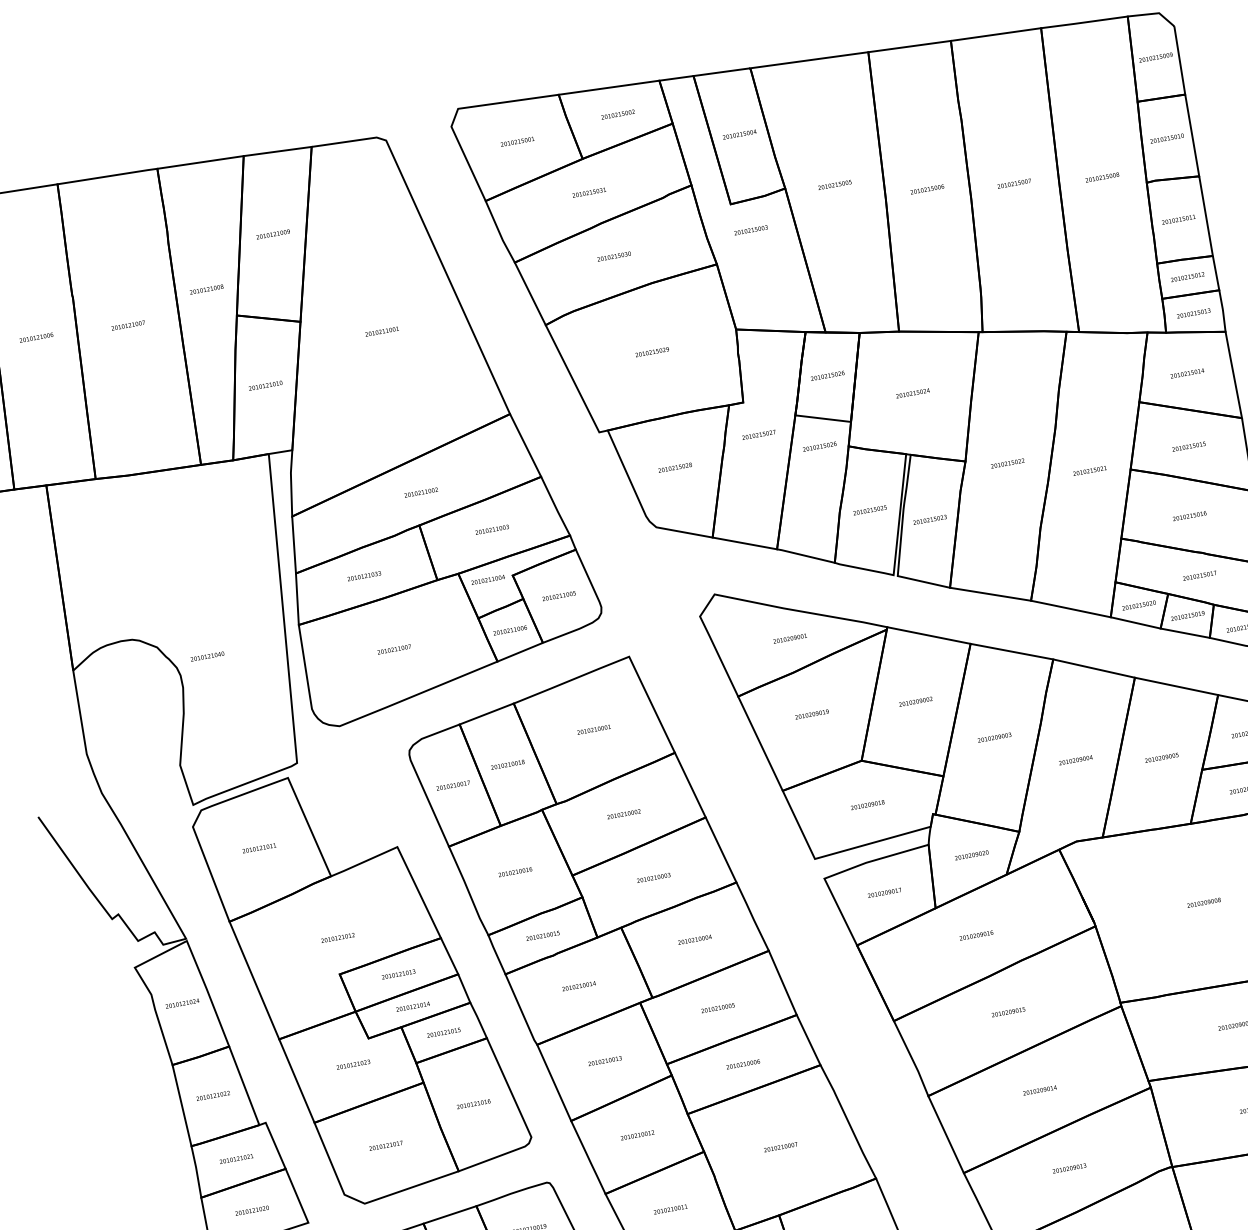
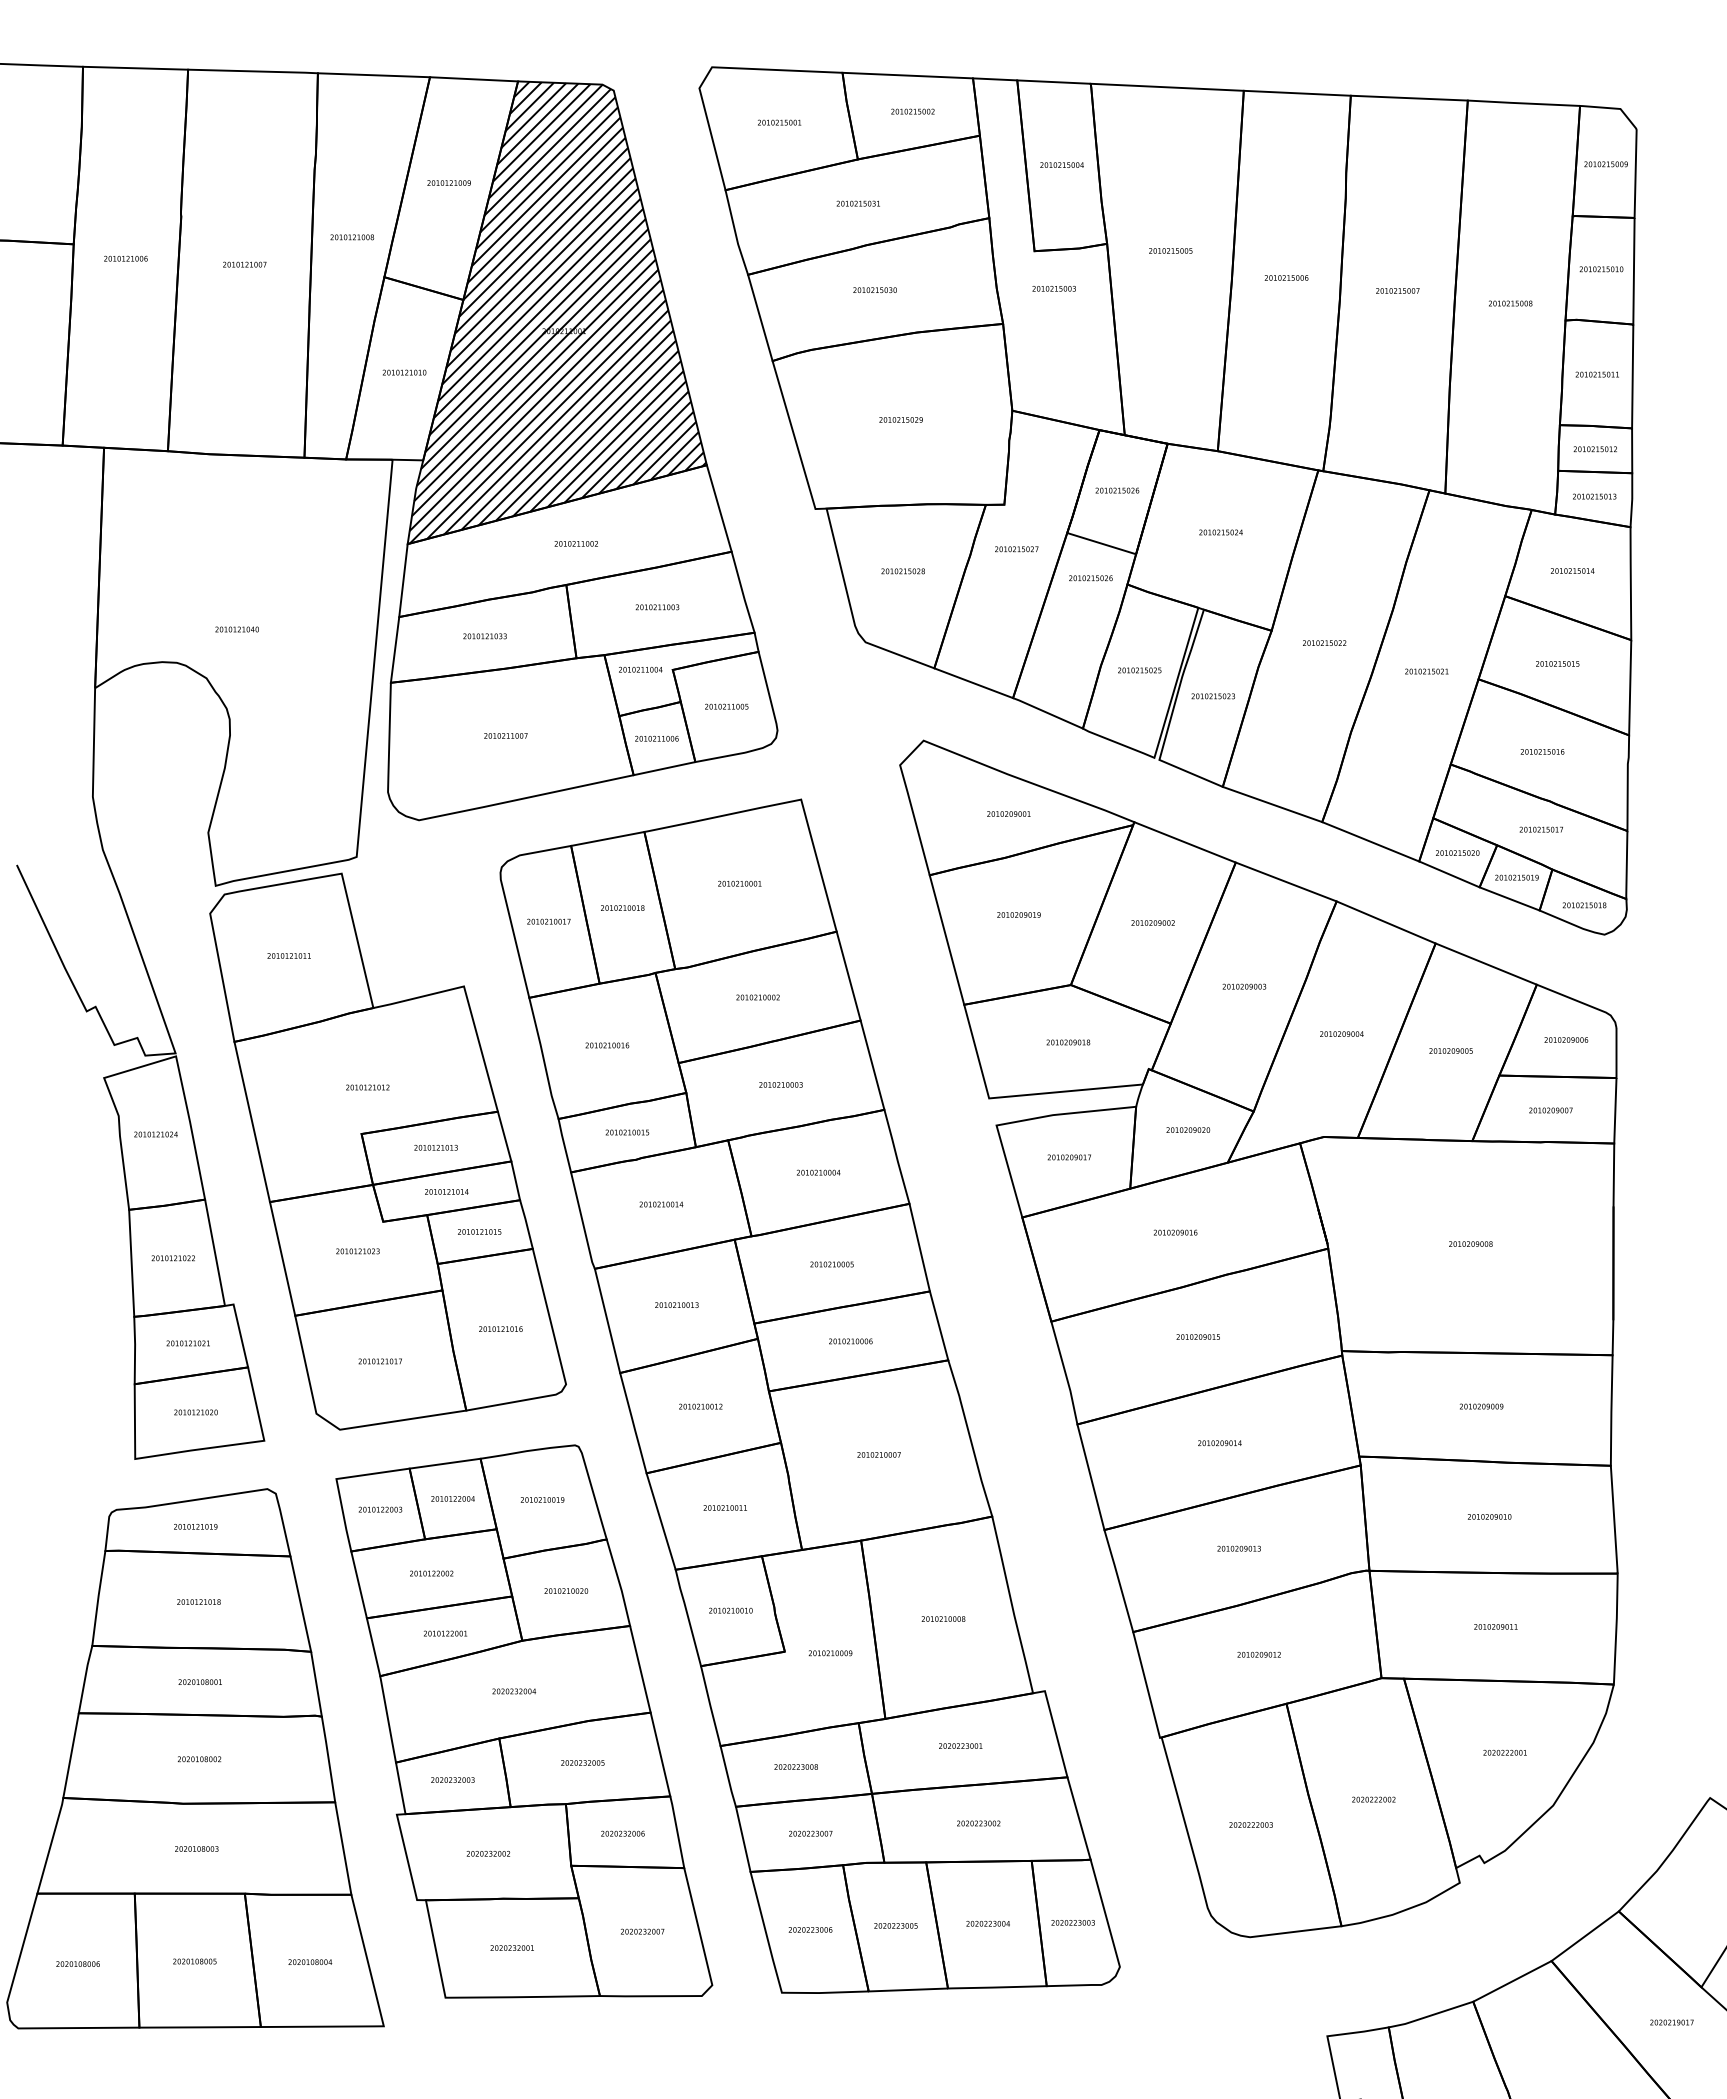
hatch: (374, 318) -> (557, 312), added
text: (207, 656) -> (236, 629), moved

